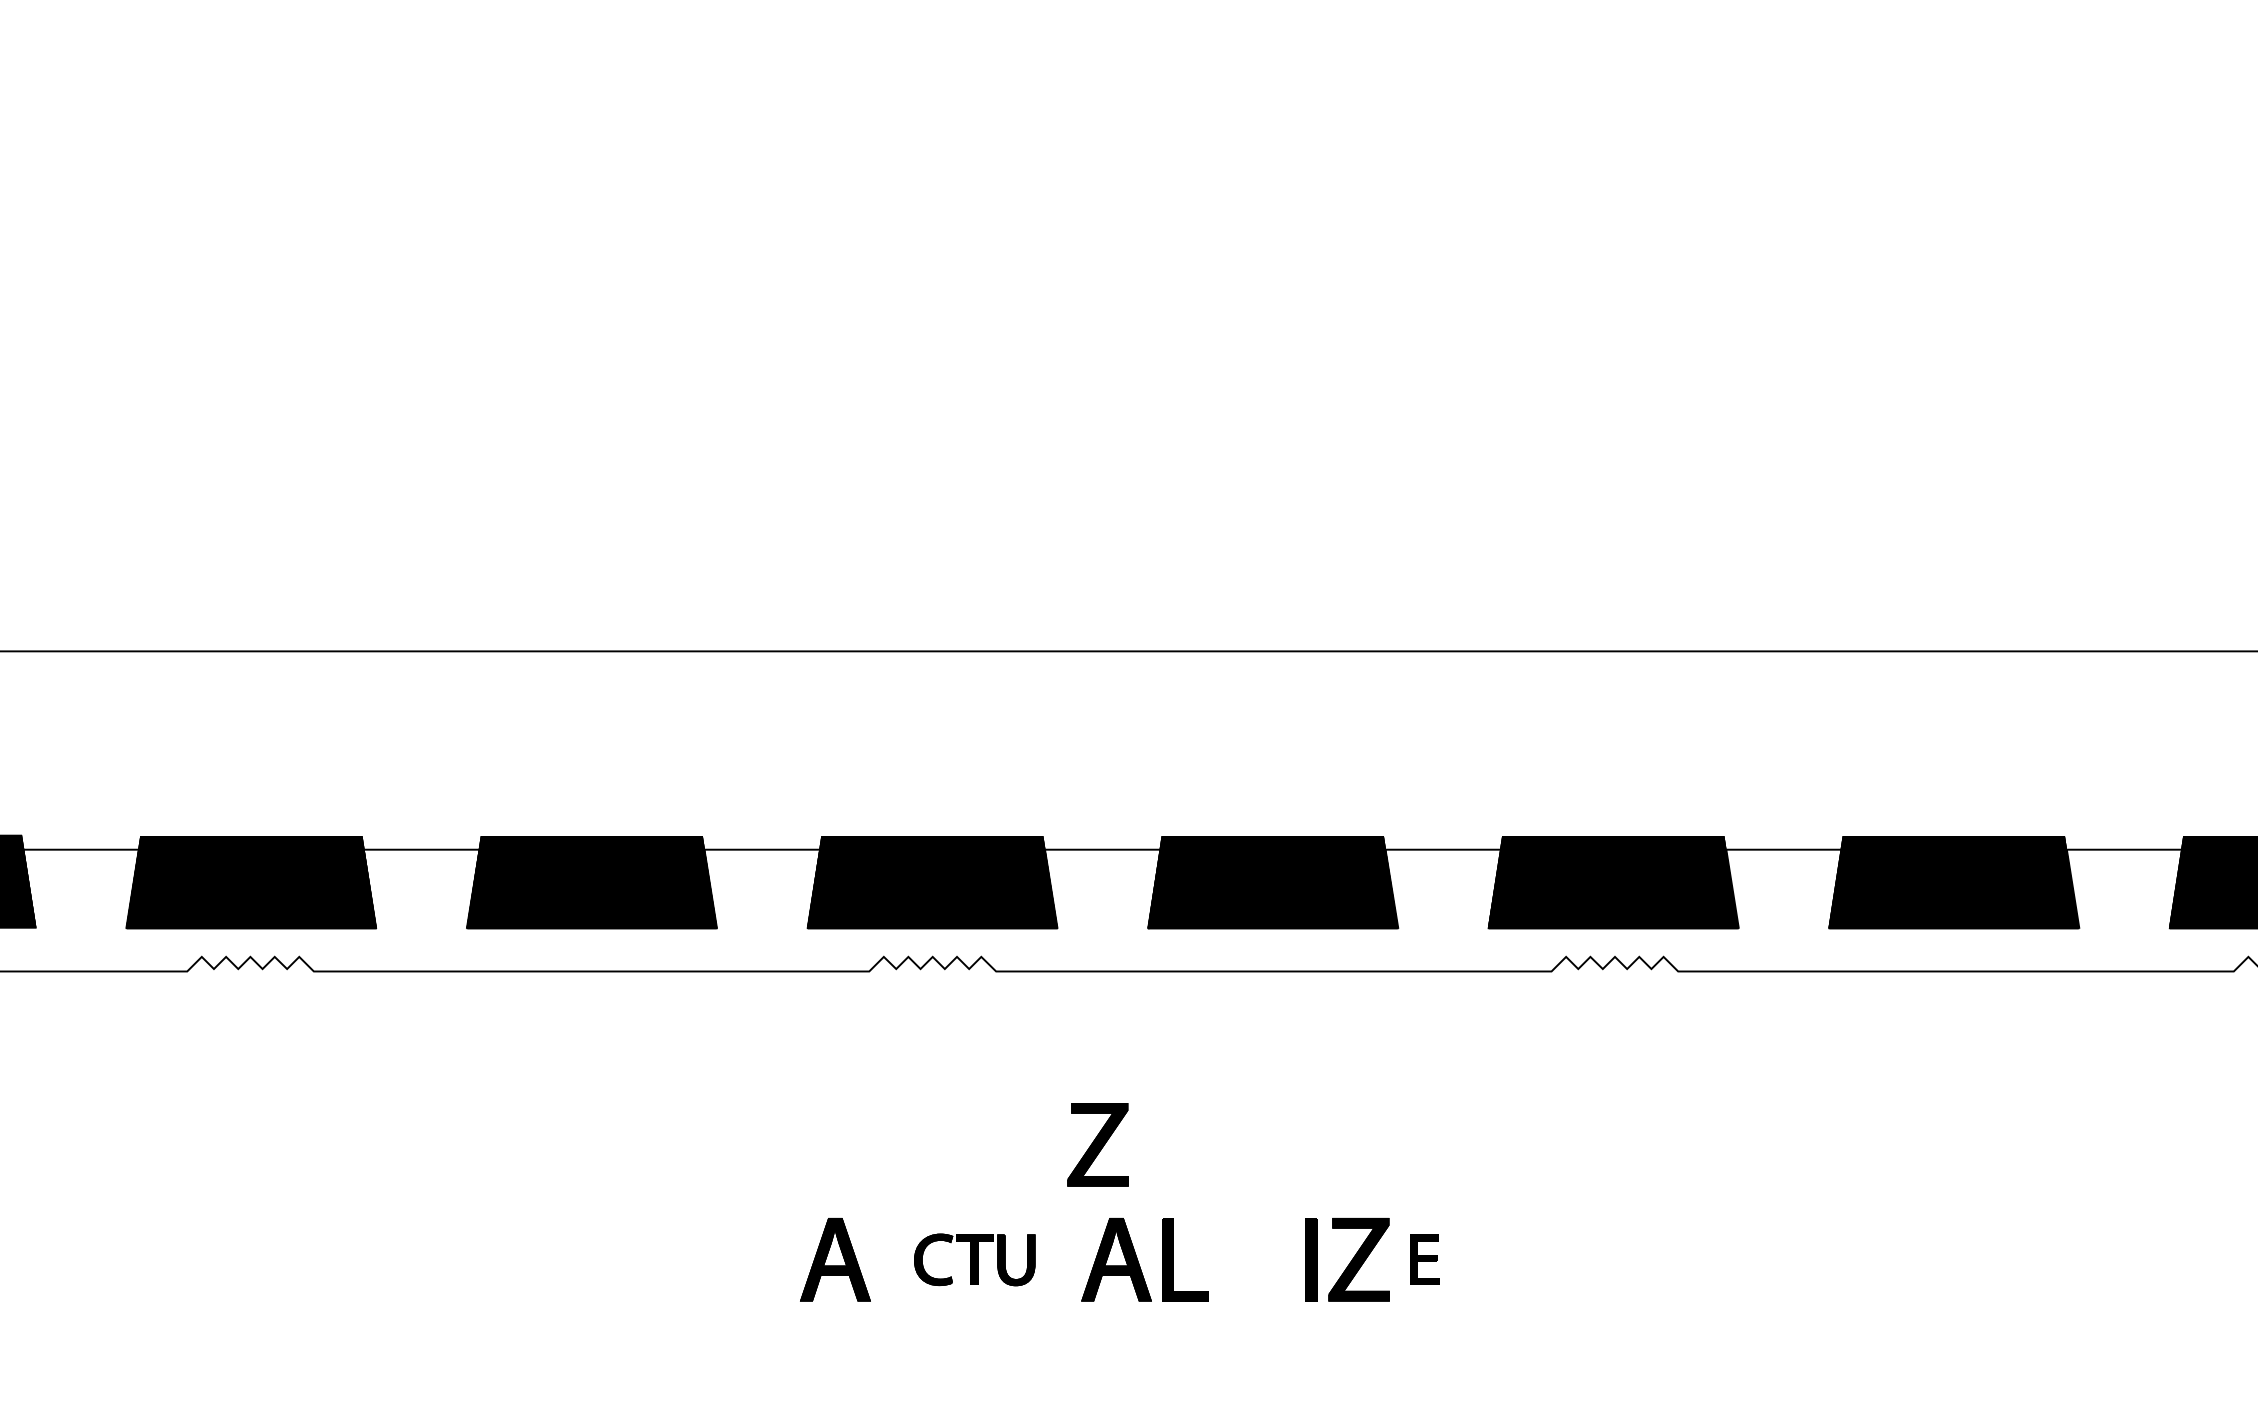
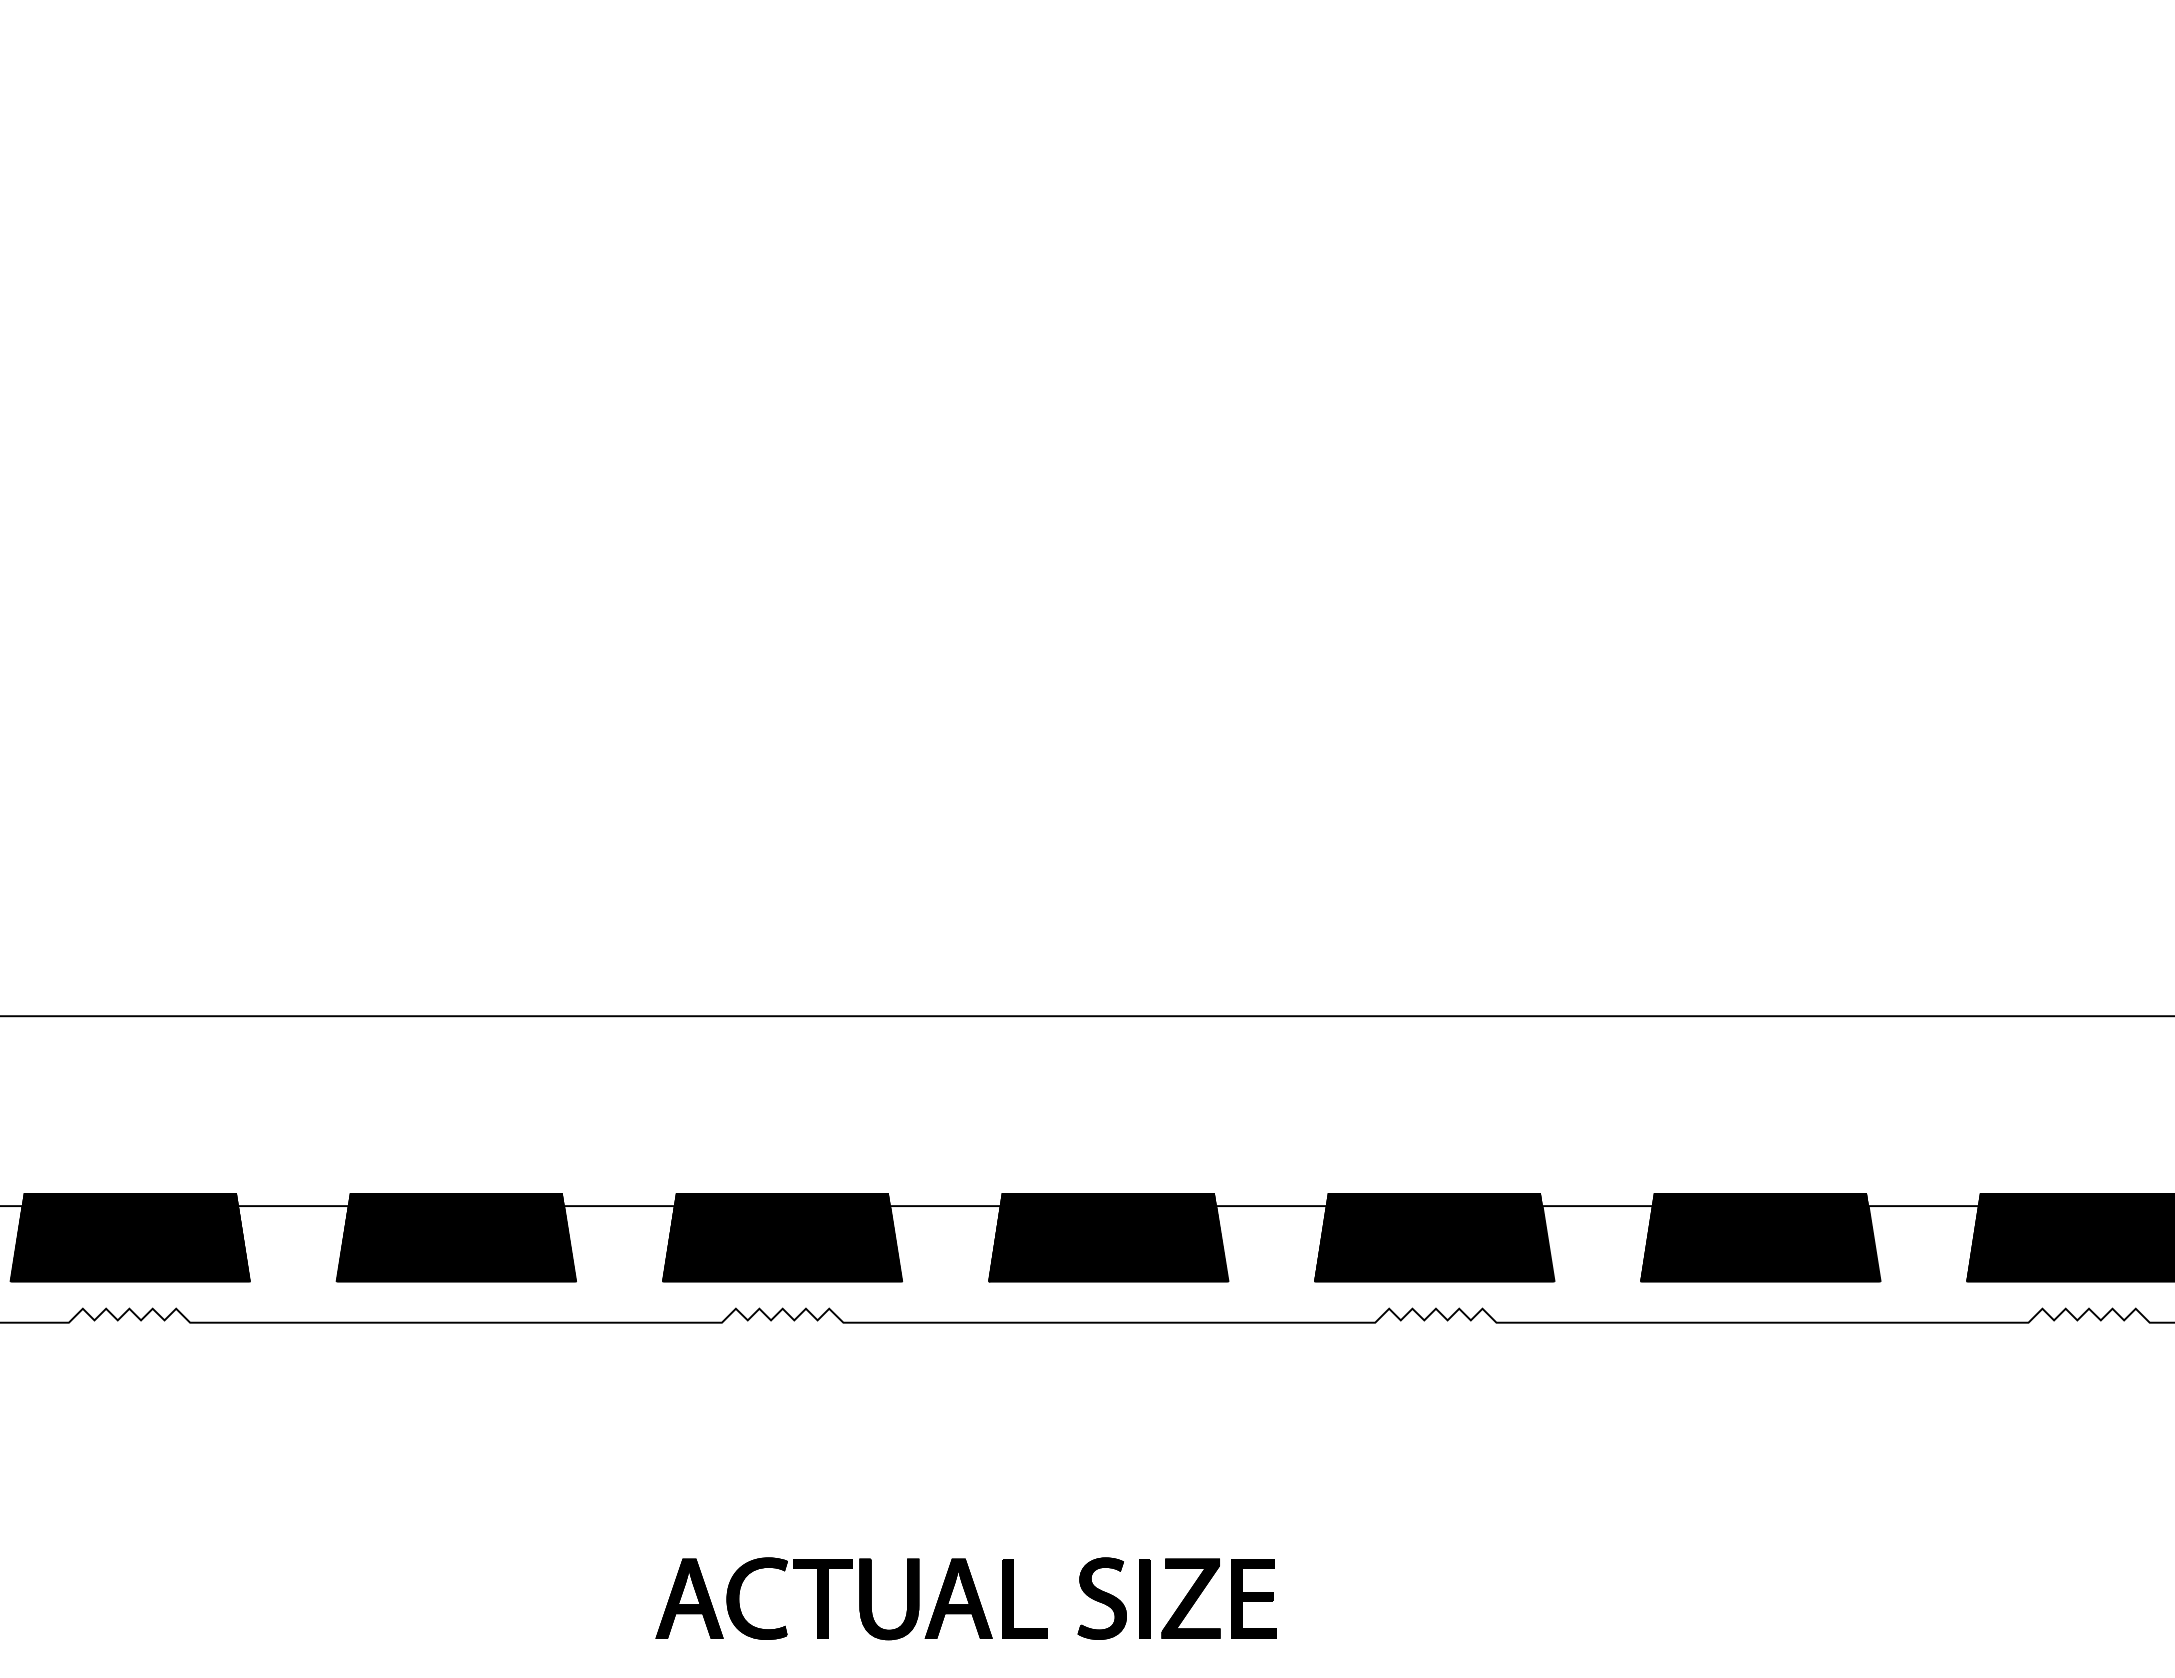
part: (1097, 1144) -> (940, 1488), removed
part: (974, 1259) -> (822, 1598), size x1.67
part: (1265, 1259) -> (1101, 1598), added
part: (1424, 1259) -> (1253, 1598), size x1.67

